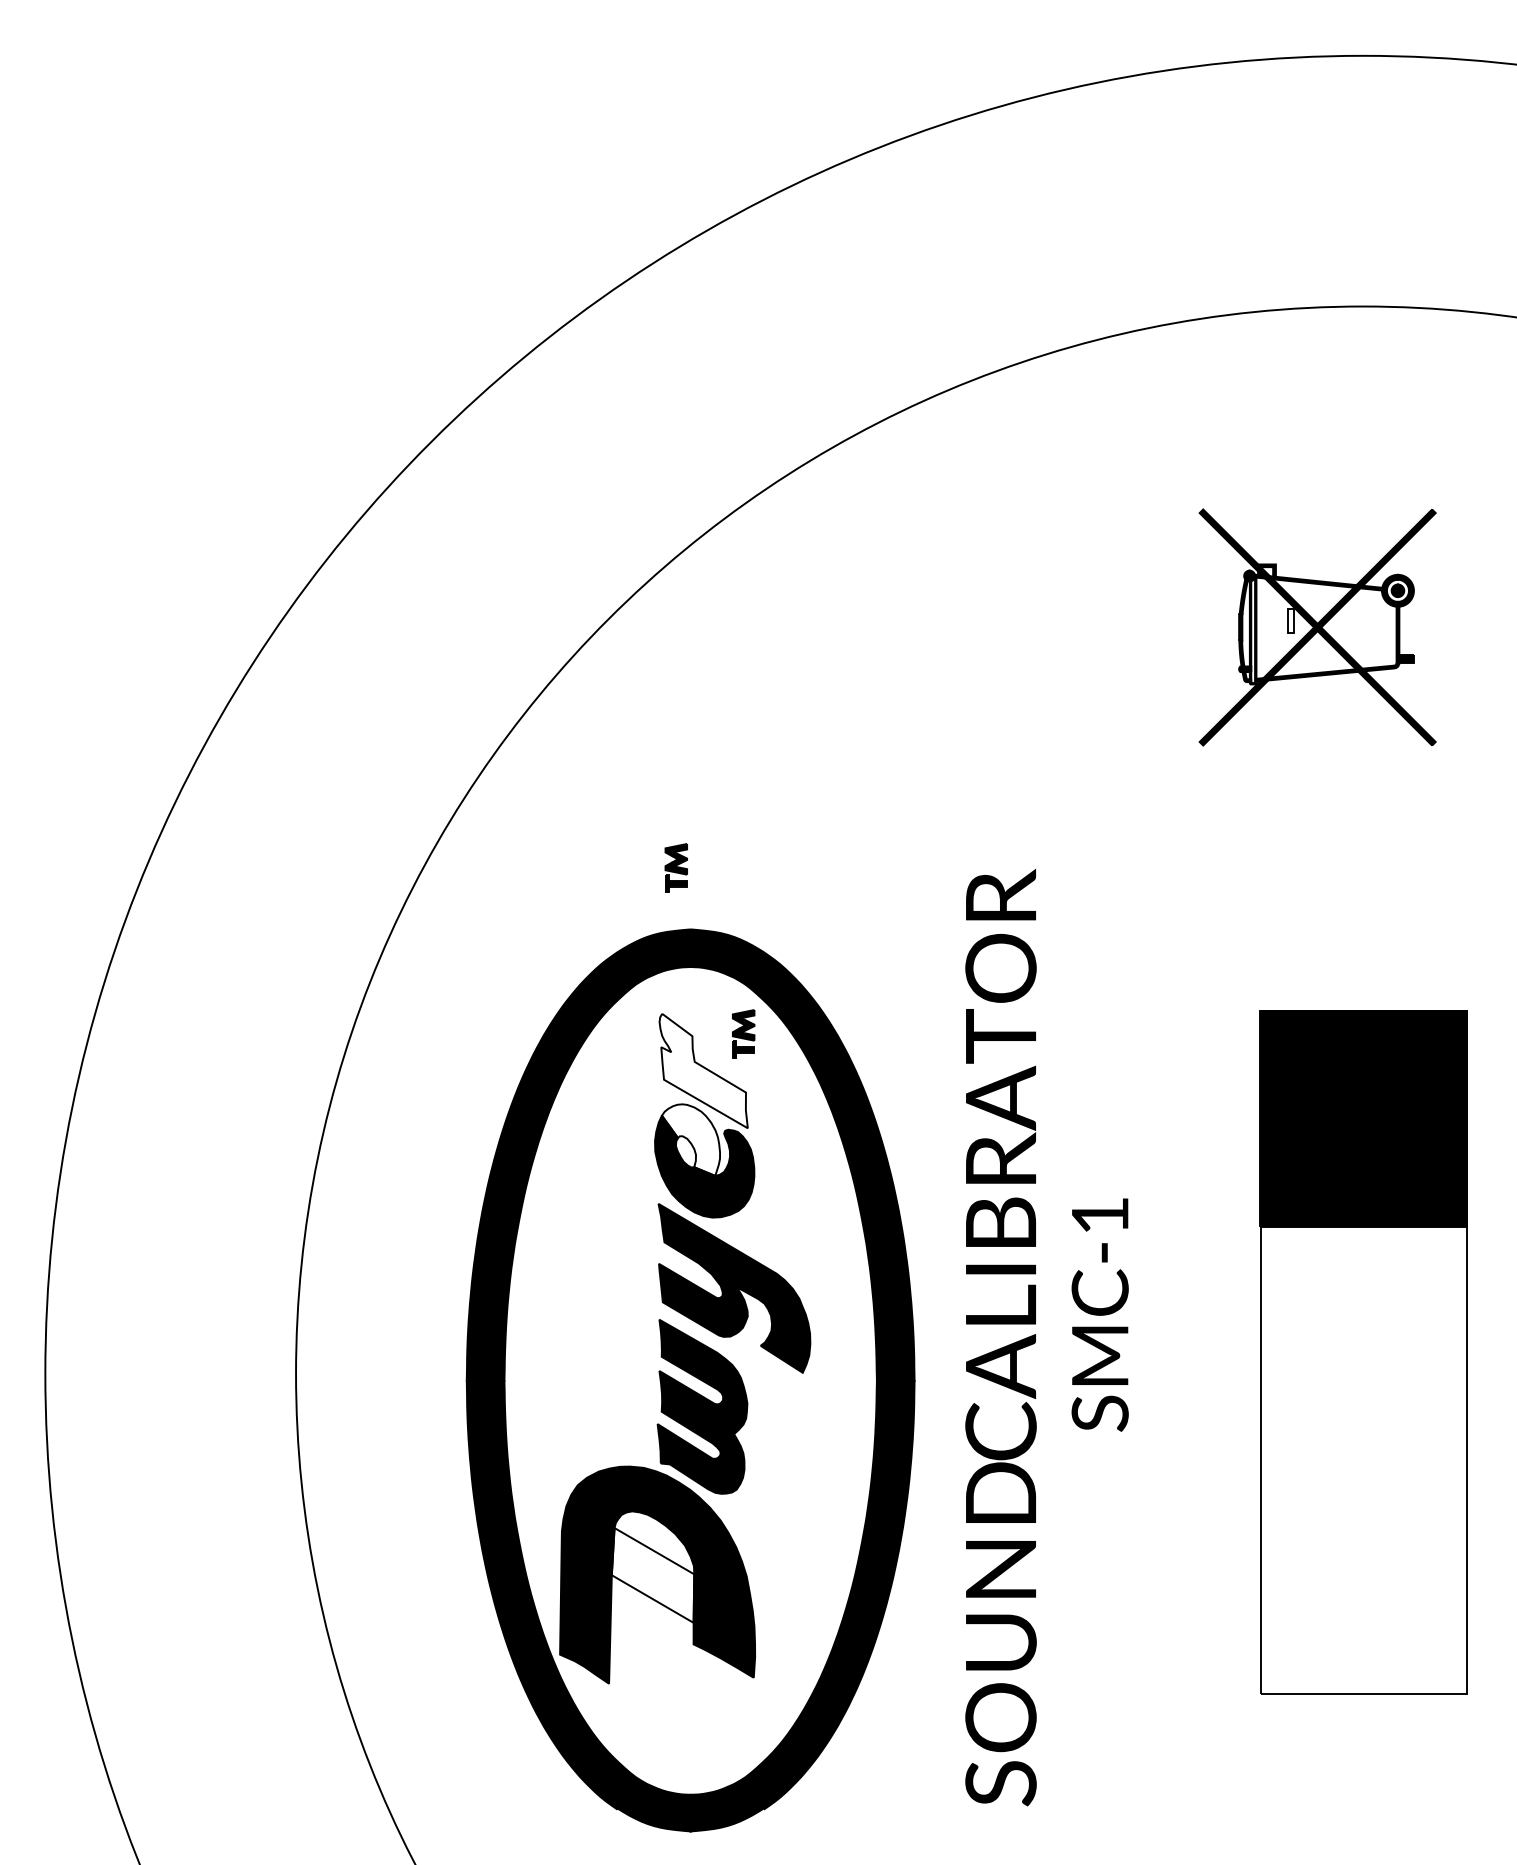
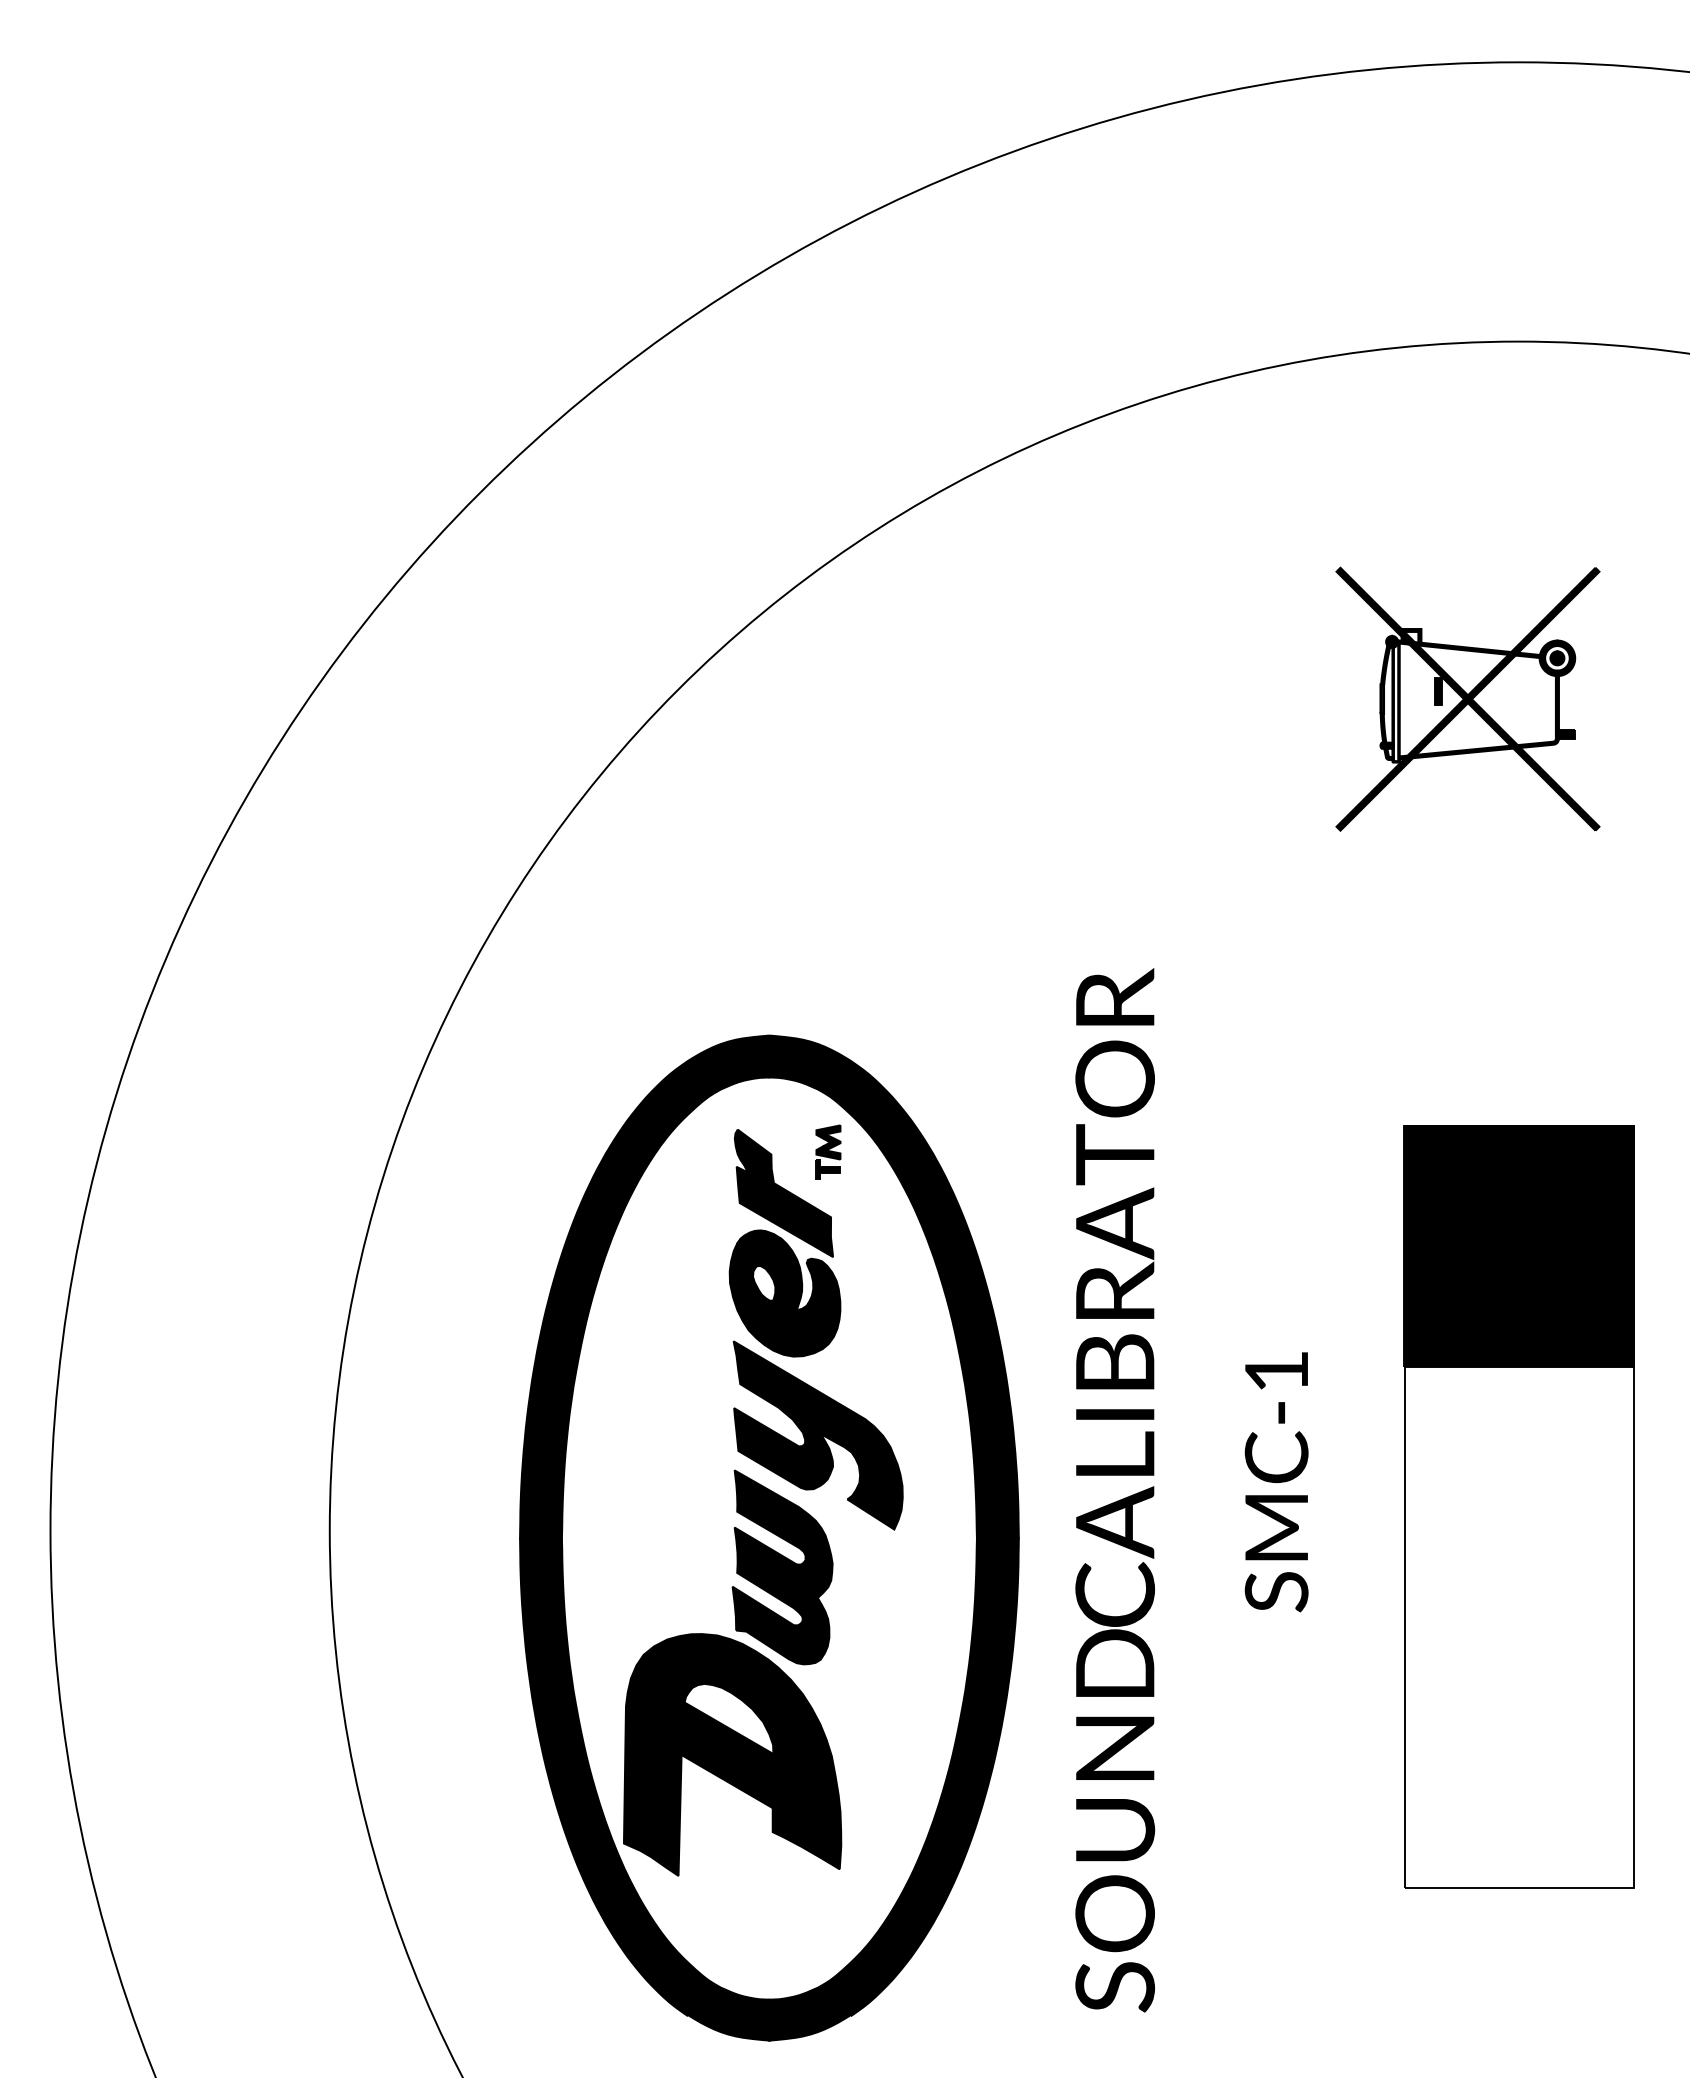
fill: (1291, 620) -> (1438, 691), added
part: (676, 867) -> (753, 966), removed
fill: (703, 1071) -> (783, 1193), added
fill: (690, 1140) -> (769, 1270), added
text: (1100, 1315) -> (1276, 1482), moved
fill: (653, 1575) -> (727, 1755), added

